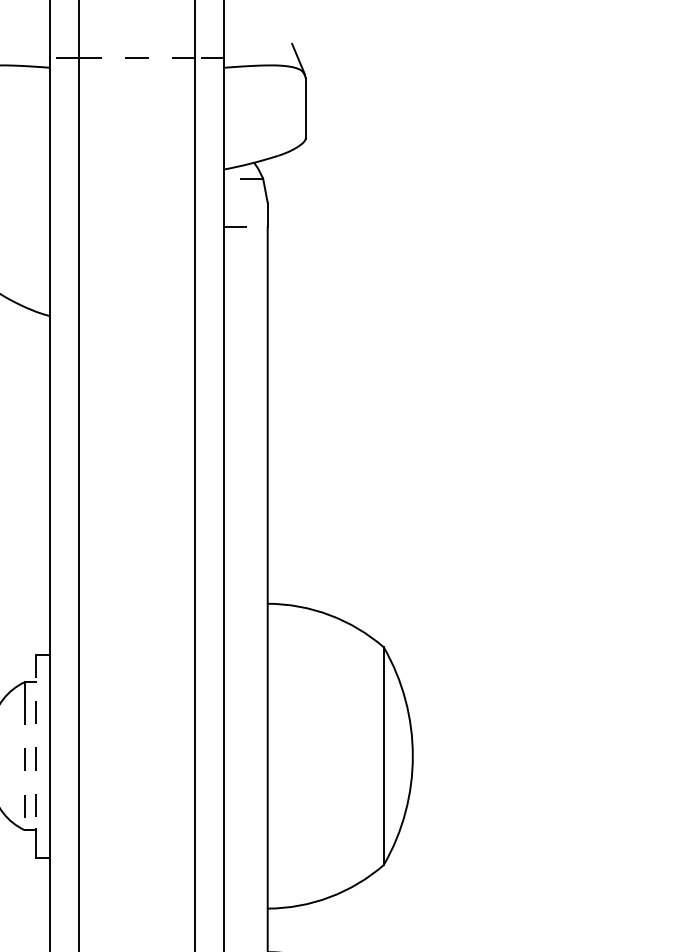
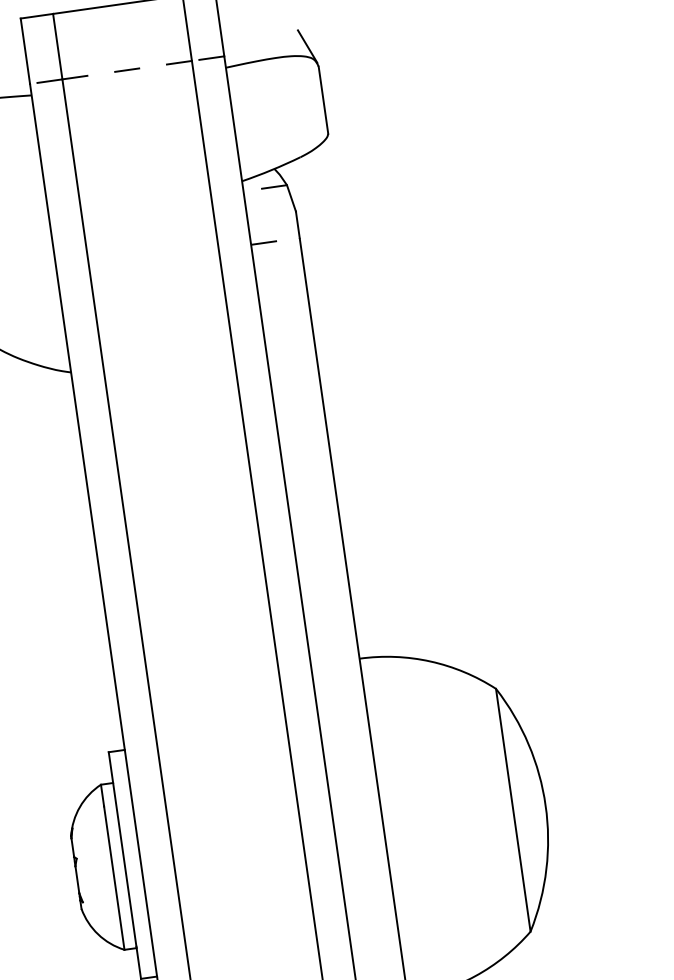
line: (35, 742) -> (122, 850), dashed -> solid
line: (24, 766) -> (114, 878), dashed -> solid

